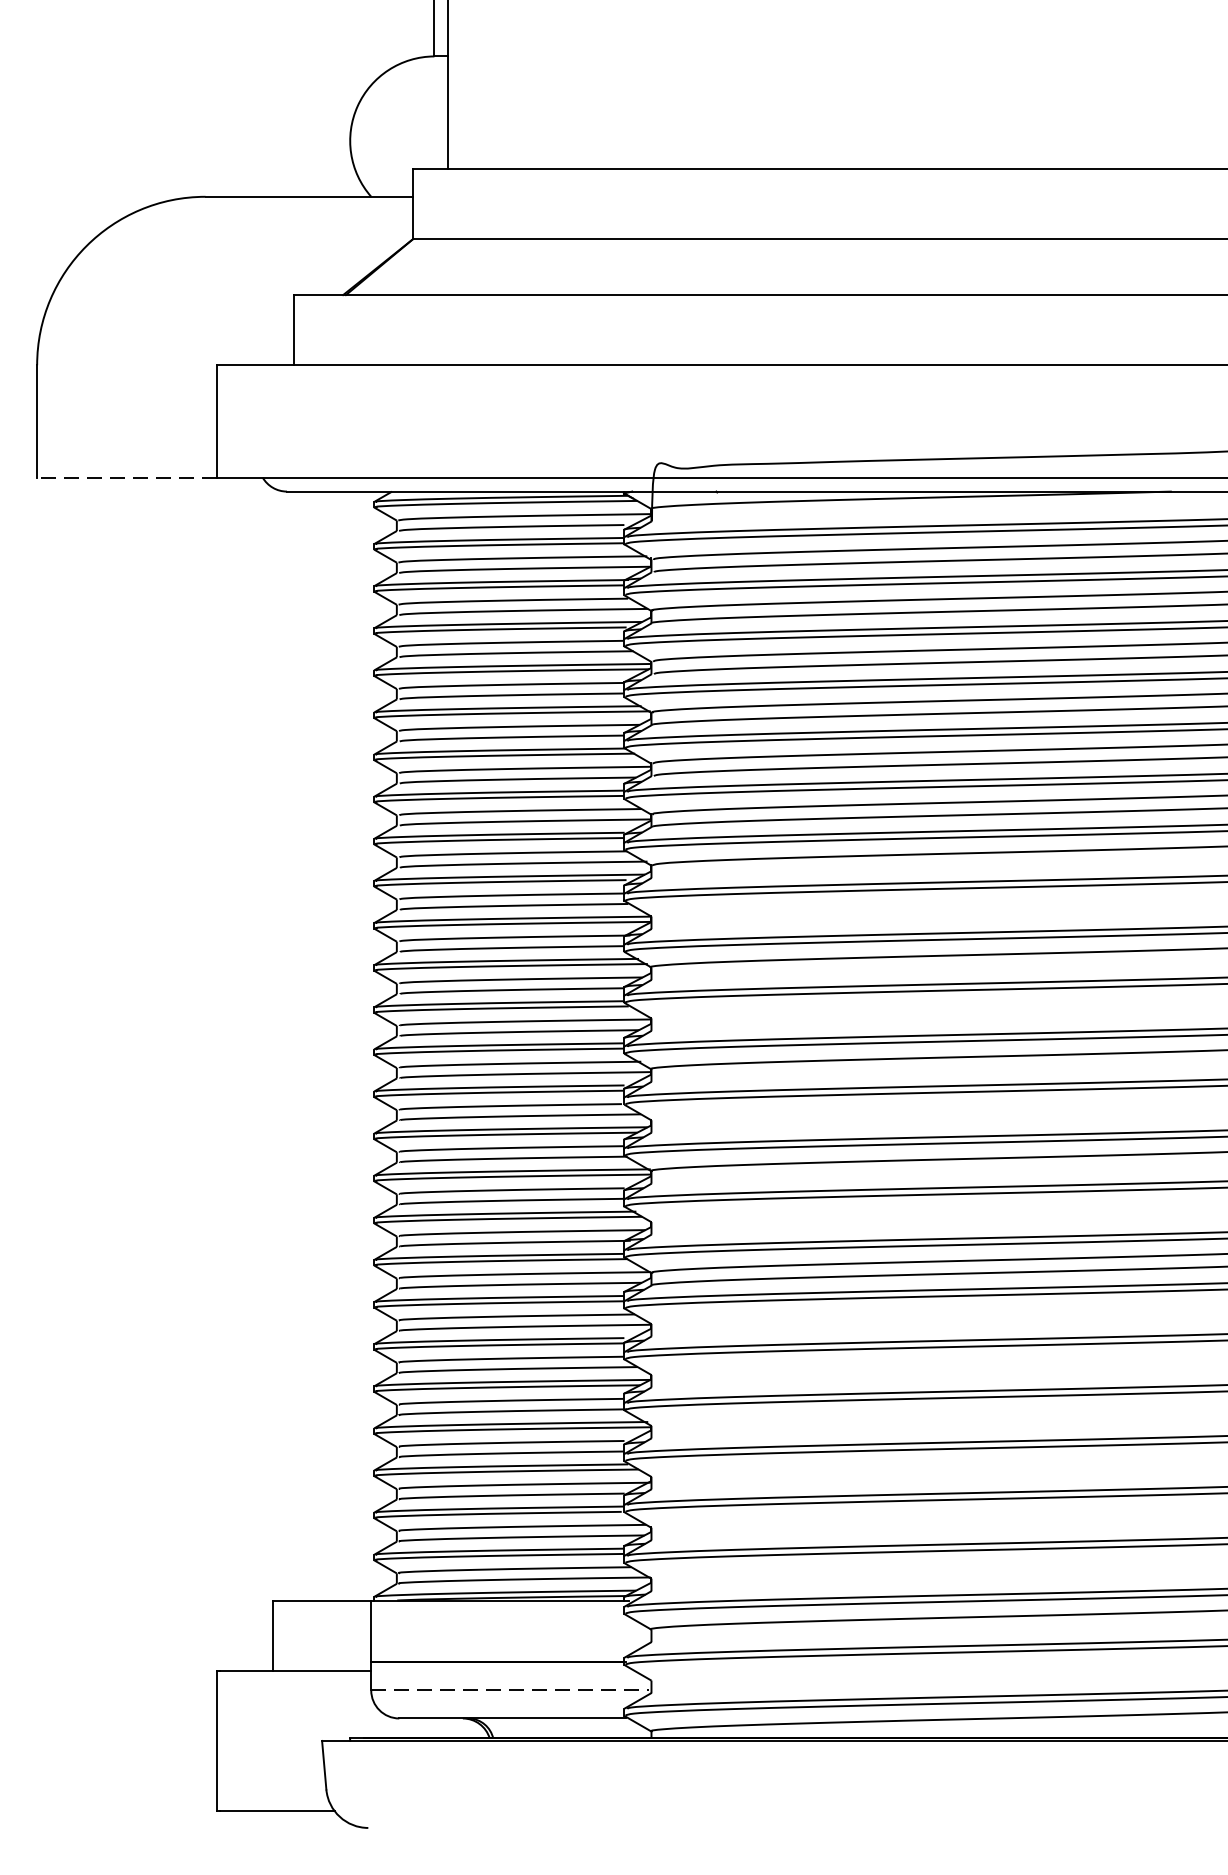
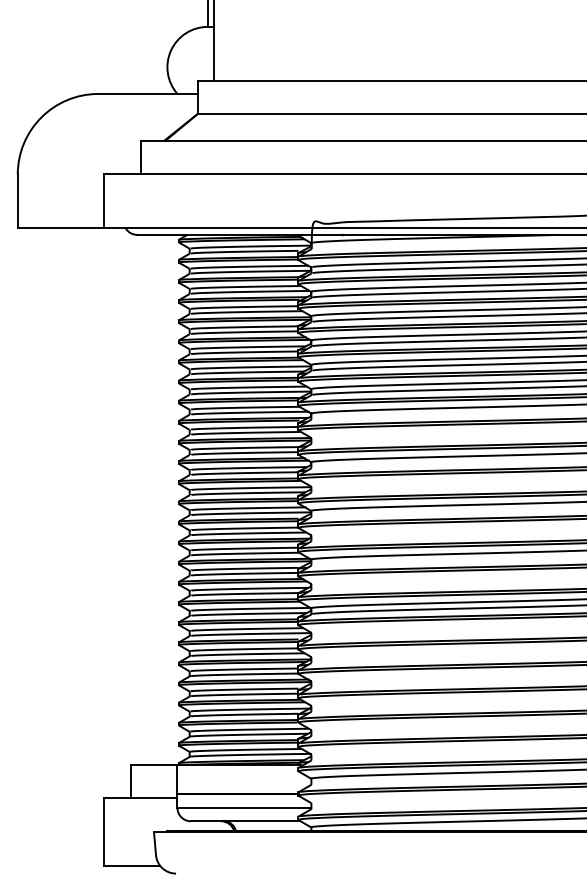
line: (126, 478) -> (60, 228), dashed -> solid
line: (511, 1689) -> (244, 807), dashed -> solid

